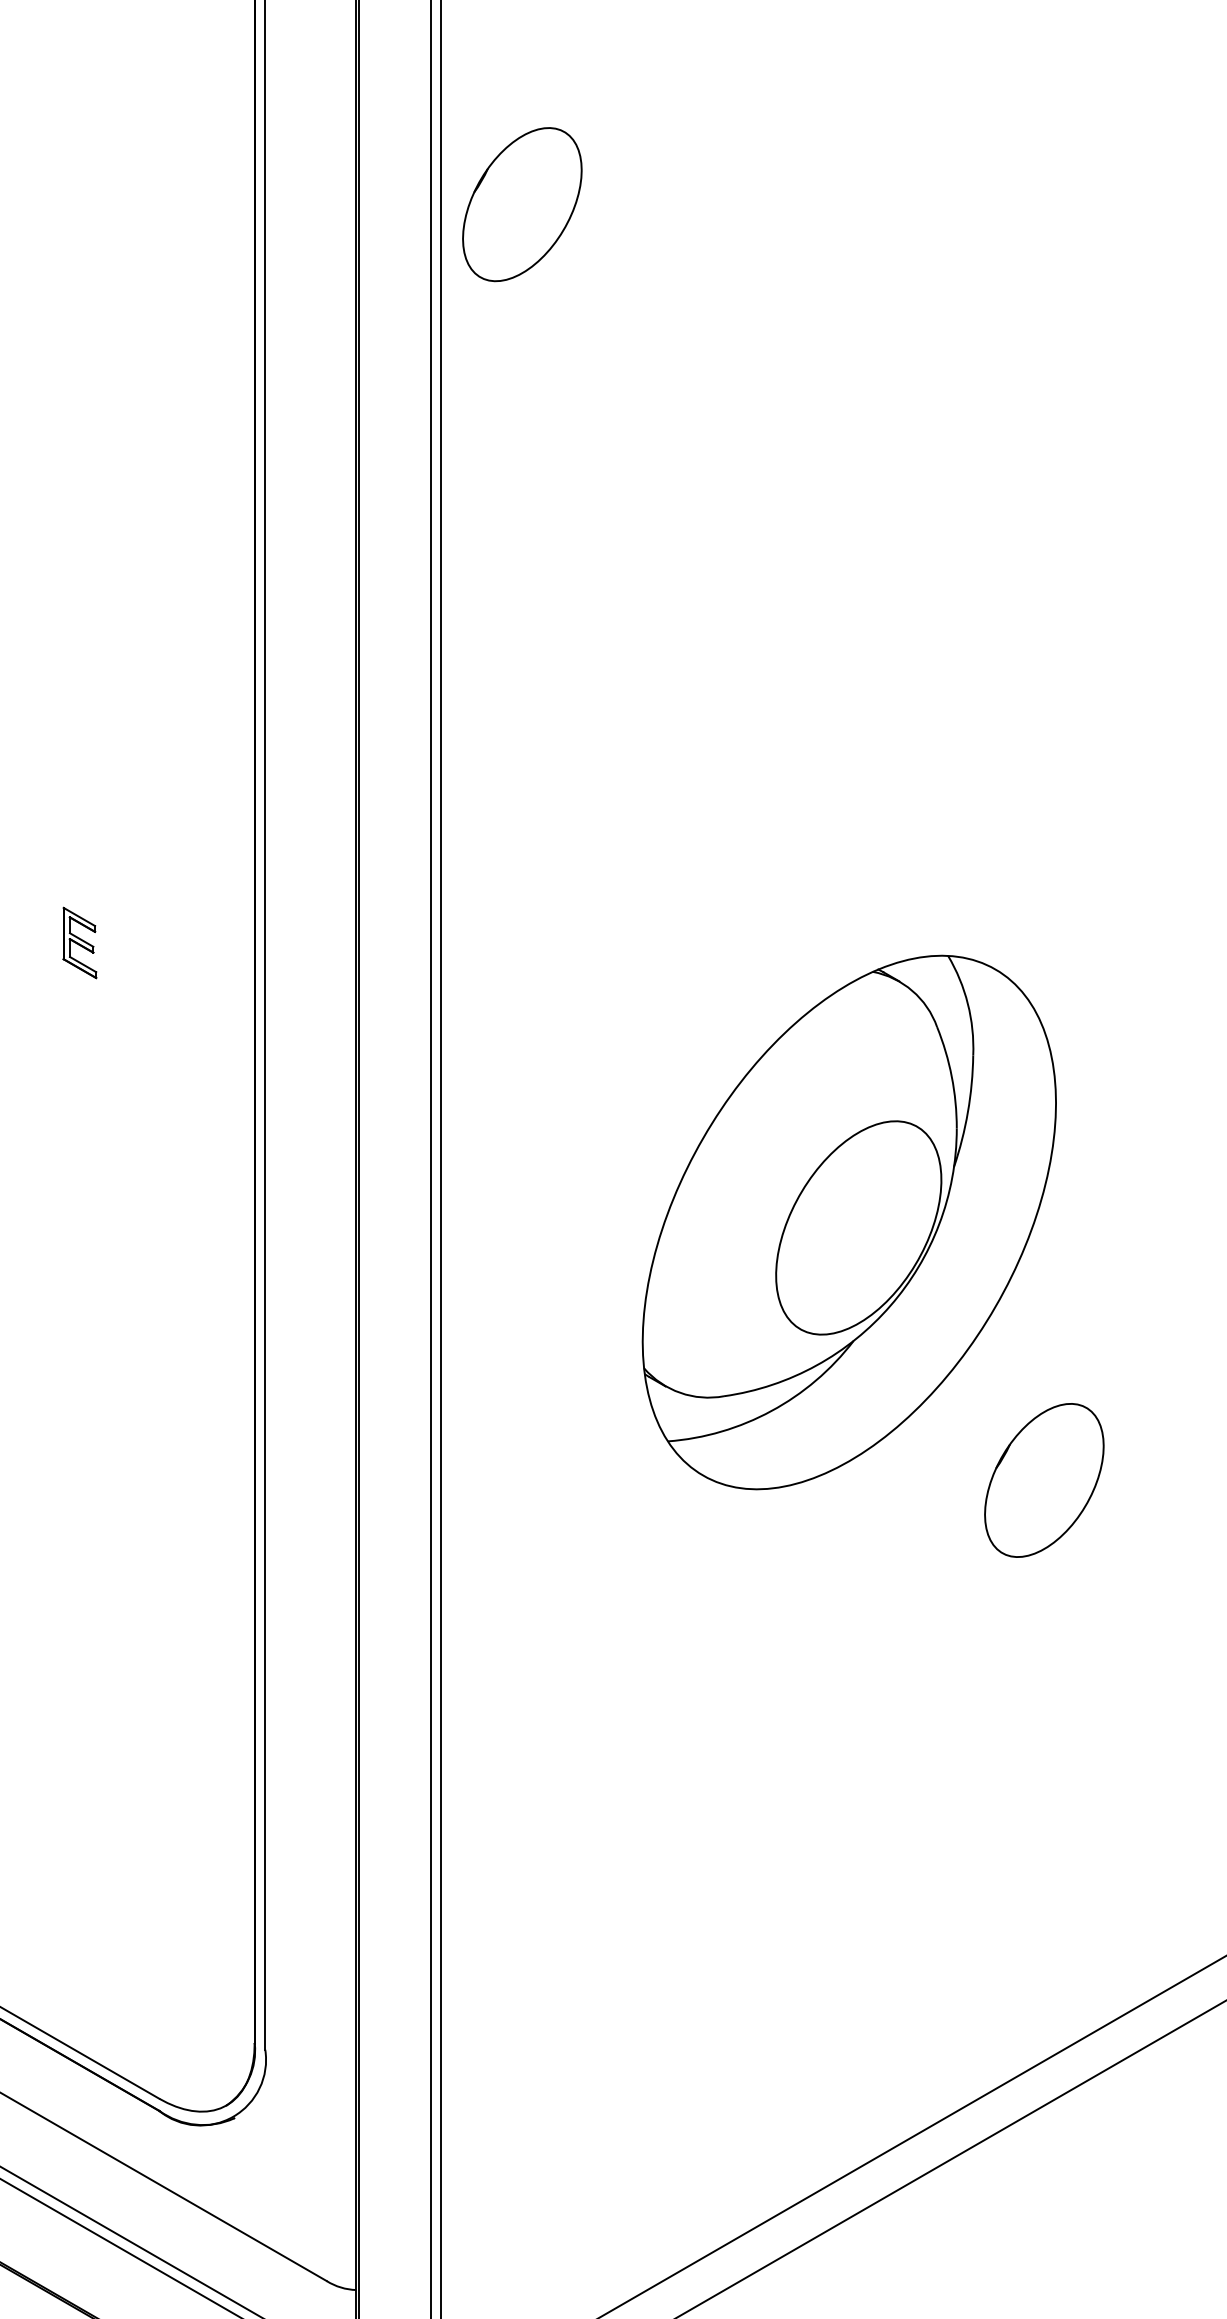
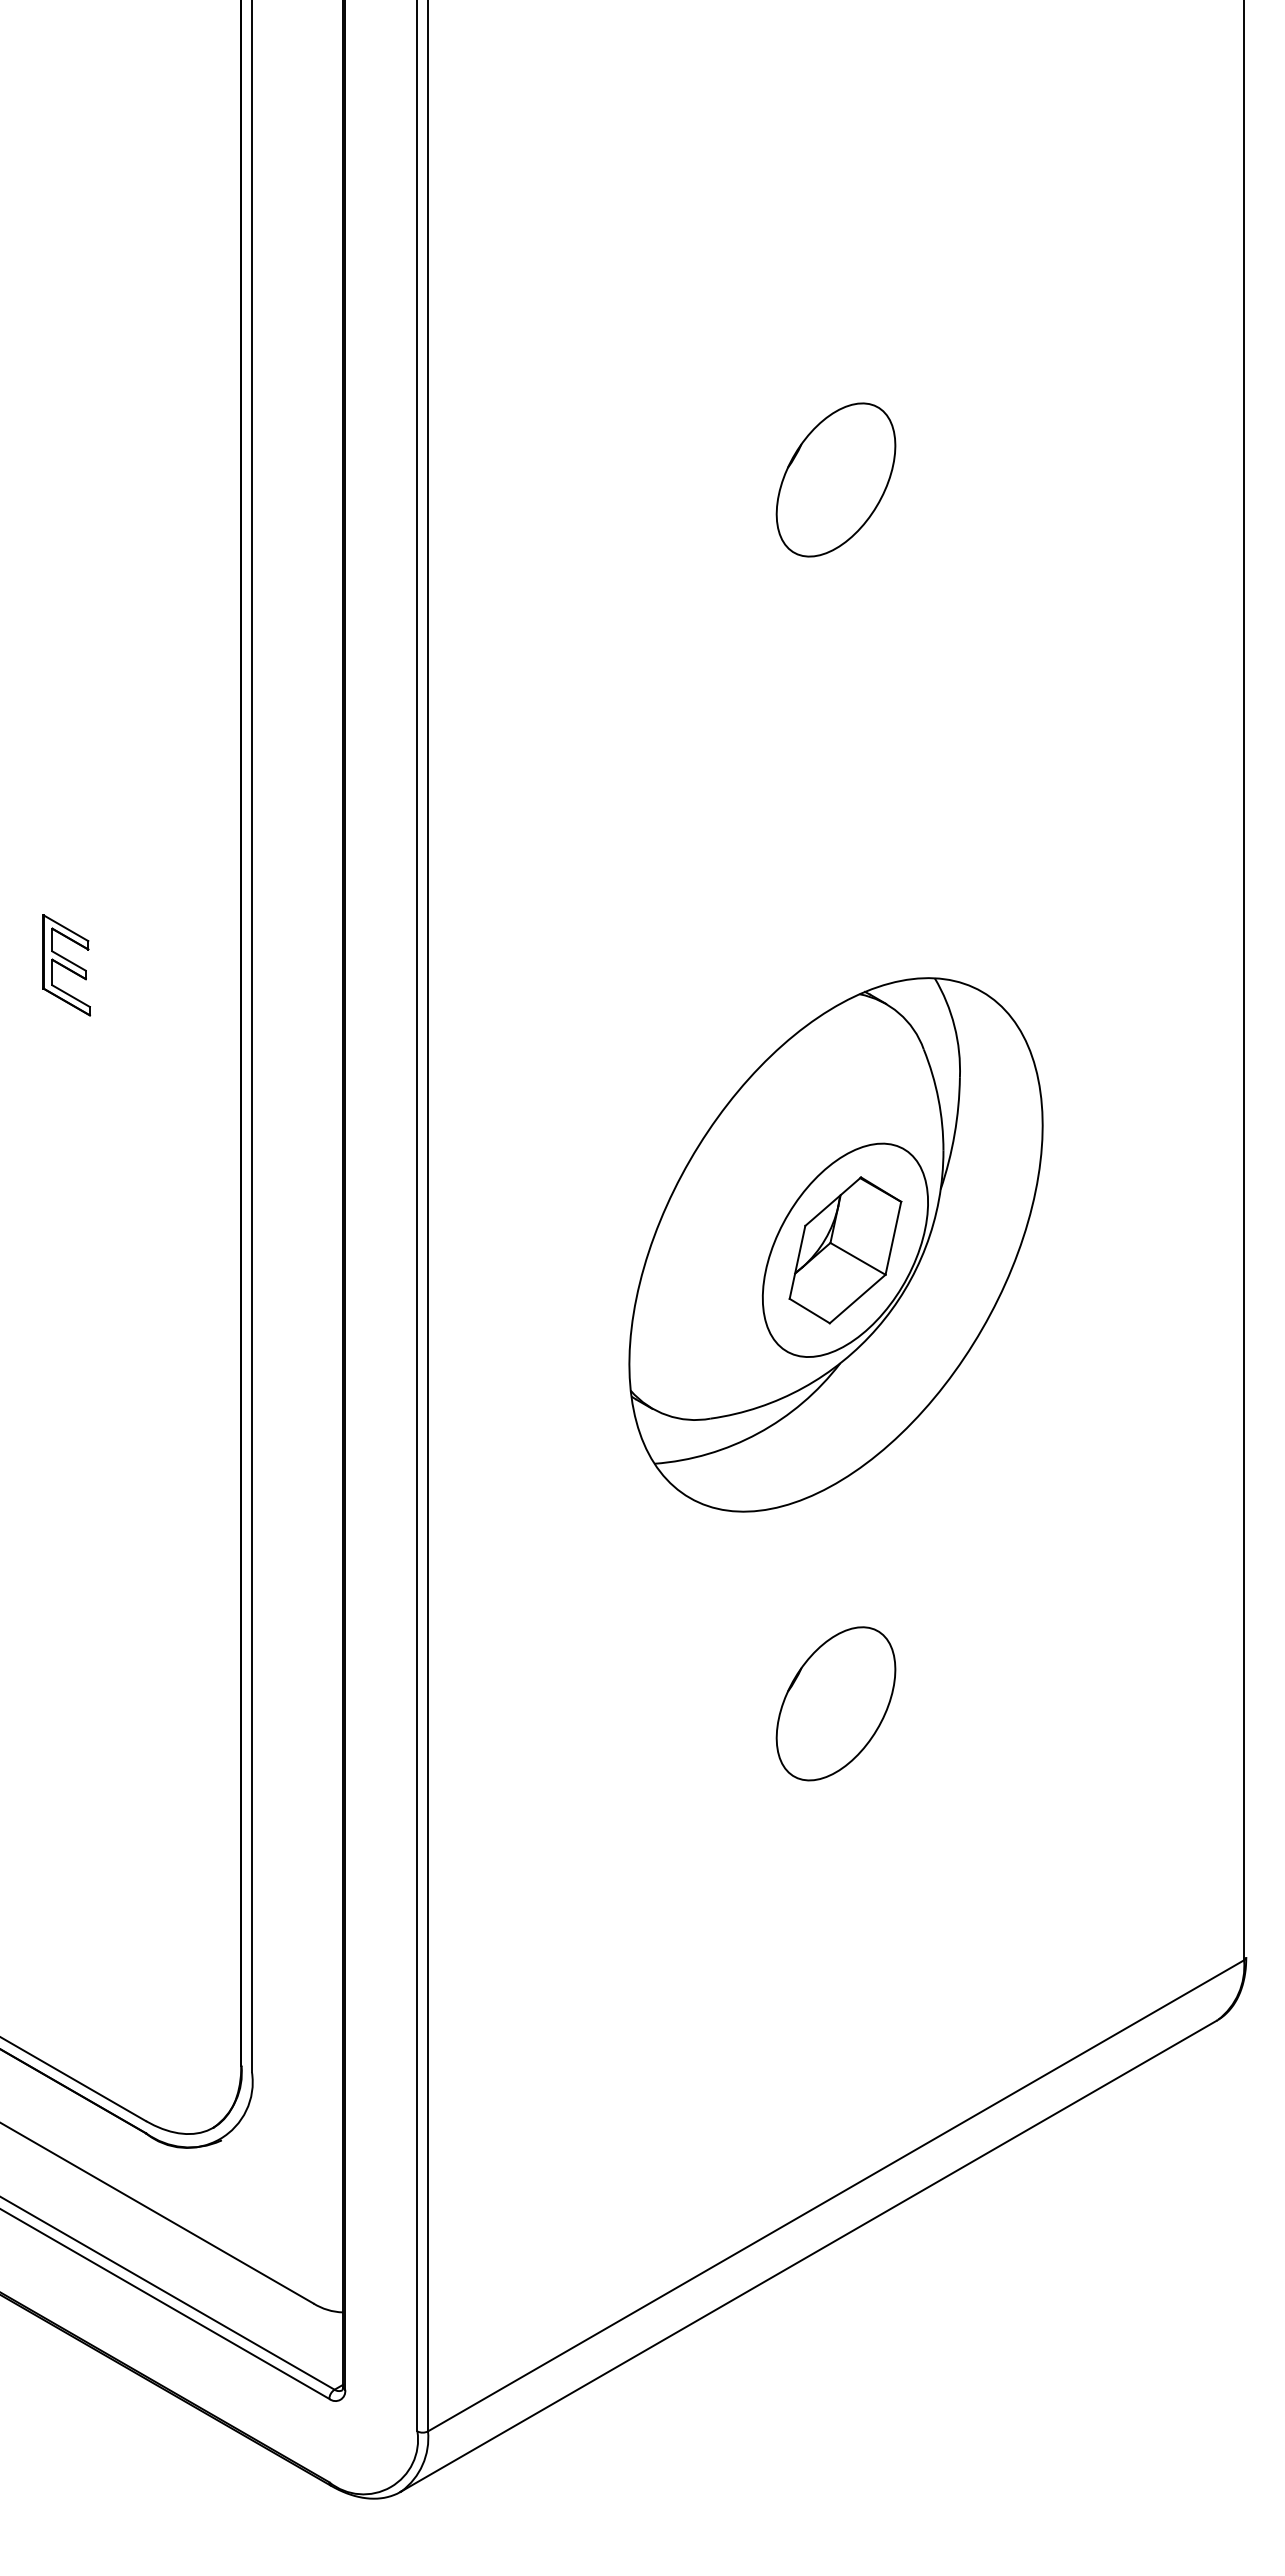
part: (521, 204) -> (835, 479), moved
part: (79, 943) -> (66, 965), size x1.43
part: (858, 1228) -> (845, 1250), added
part: (1043, 1480) -> (835, 1703), moved

